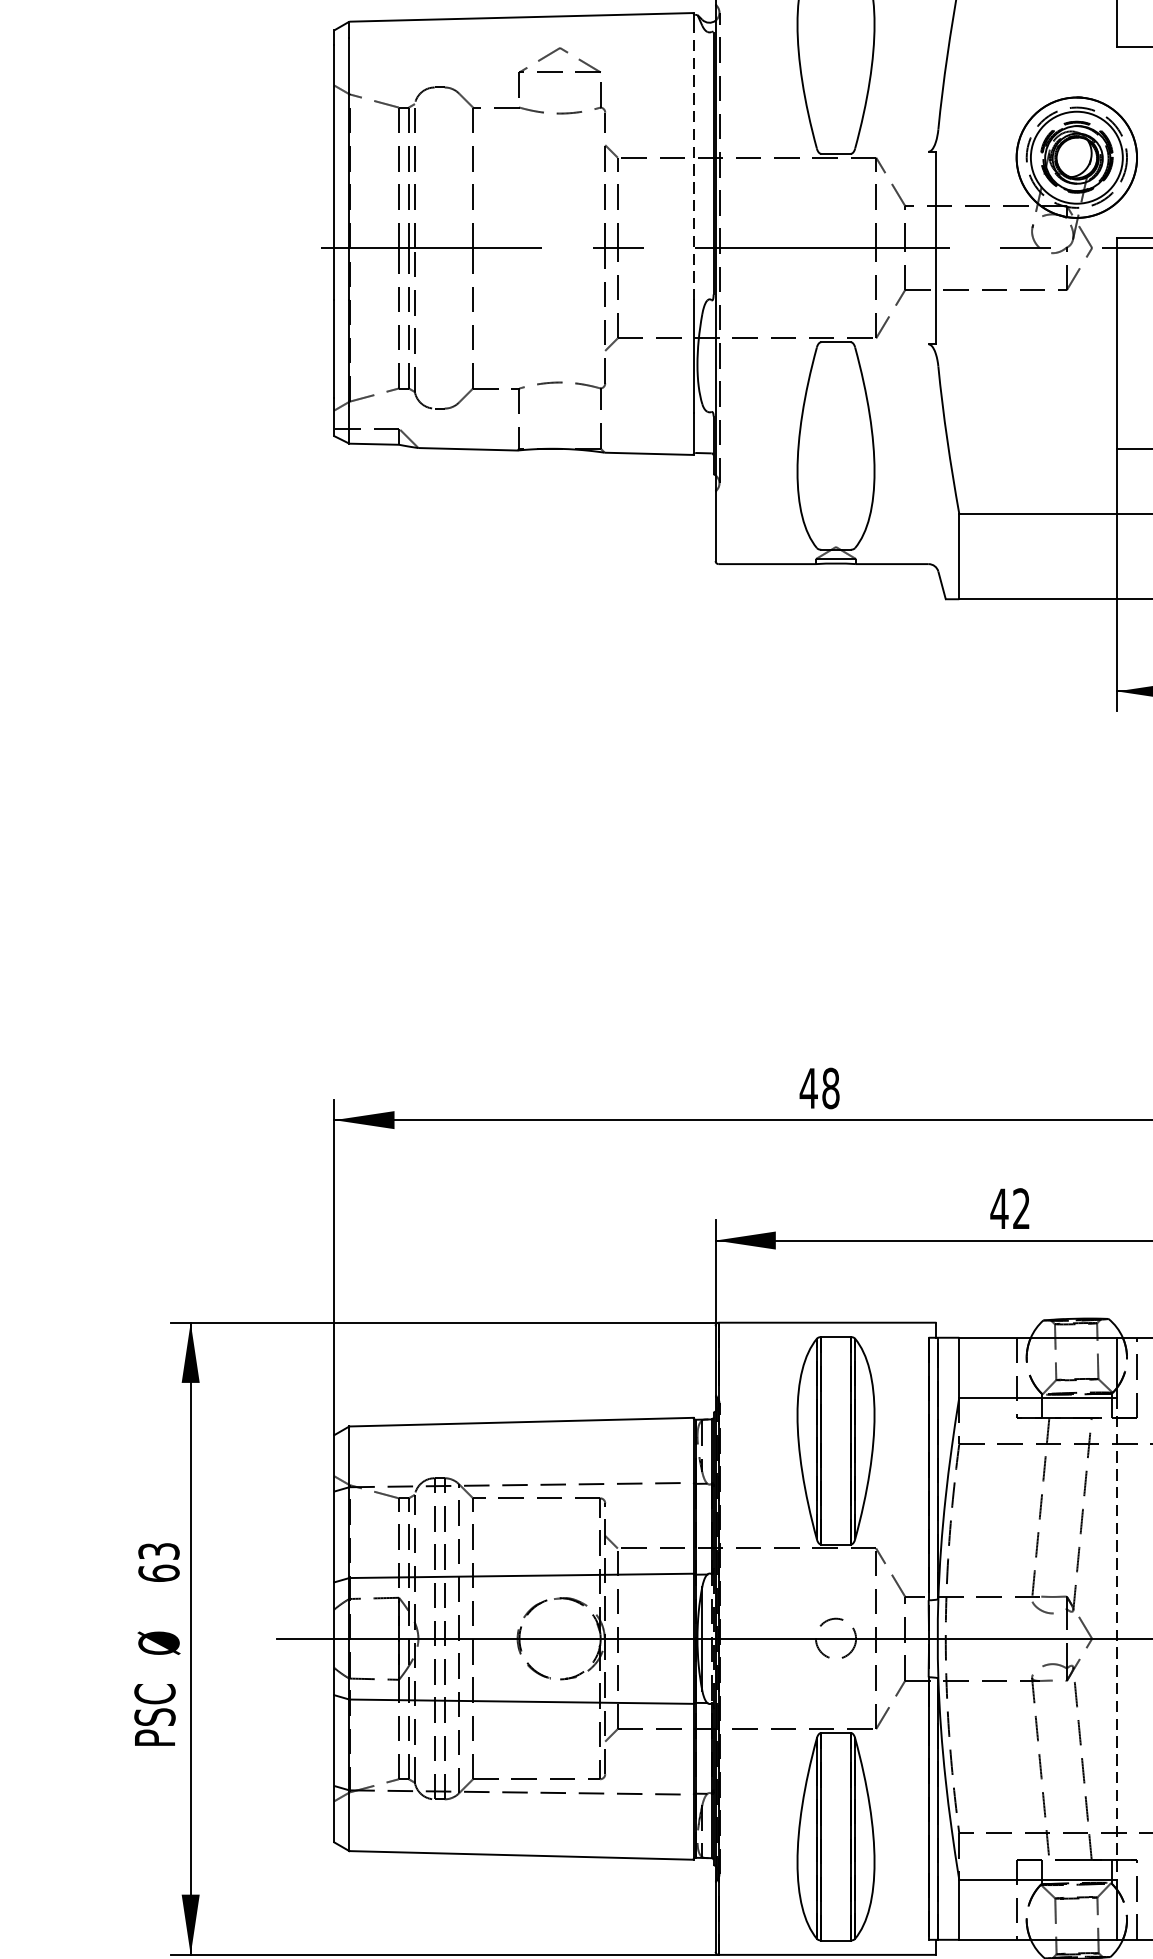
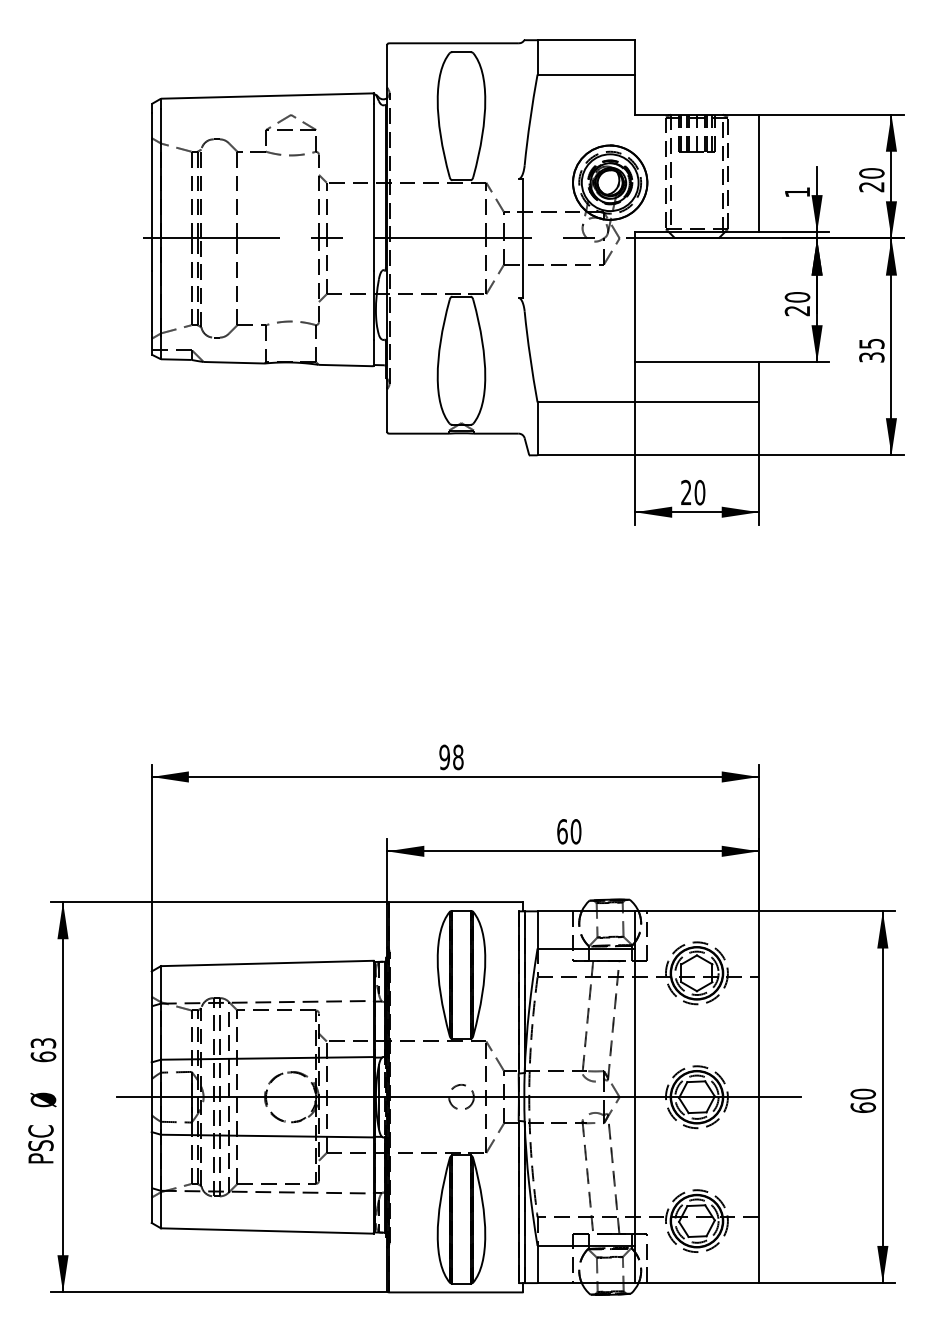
line: (693, 165) -> (373, 187), dashed -> solid
text: (808, 1088) -> (444, 757), 48 -> 98
text: (1009, 1208) -> (568, 831), 42 -> 60
line: (1116, 1639) -> (634, 1097), dashed -> solid

